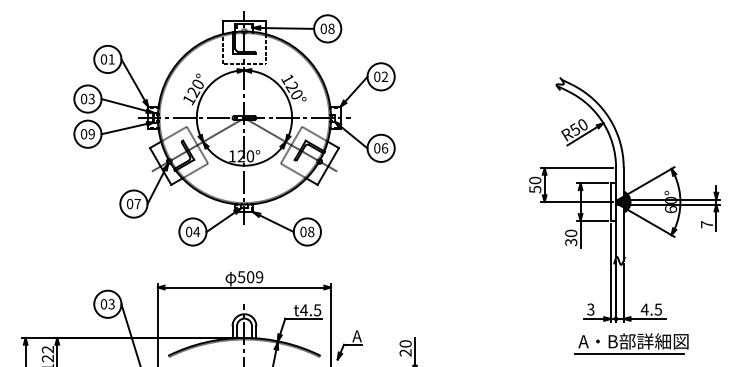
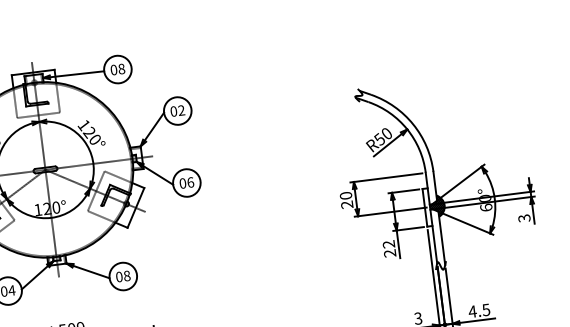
text: (535, 189) -> (347, 204), 50 -> 20
text: (706, 224) -> (523, 218), 7 -> 3
text: (571, 237) -> (389, 248), 30 -> 22

